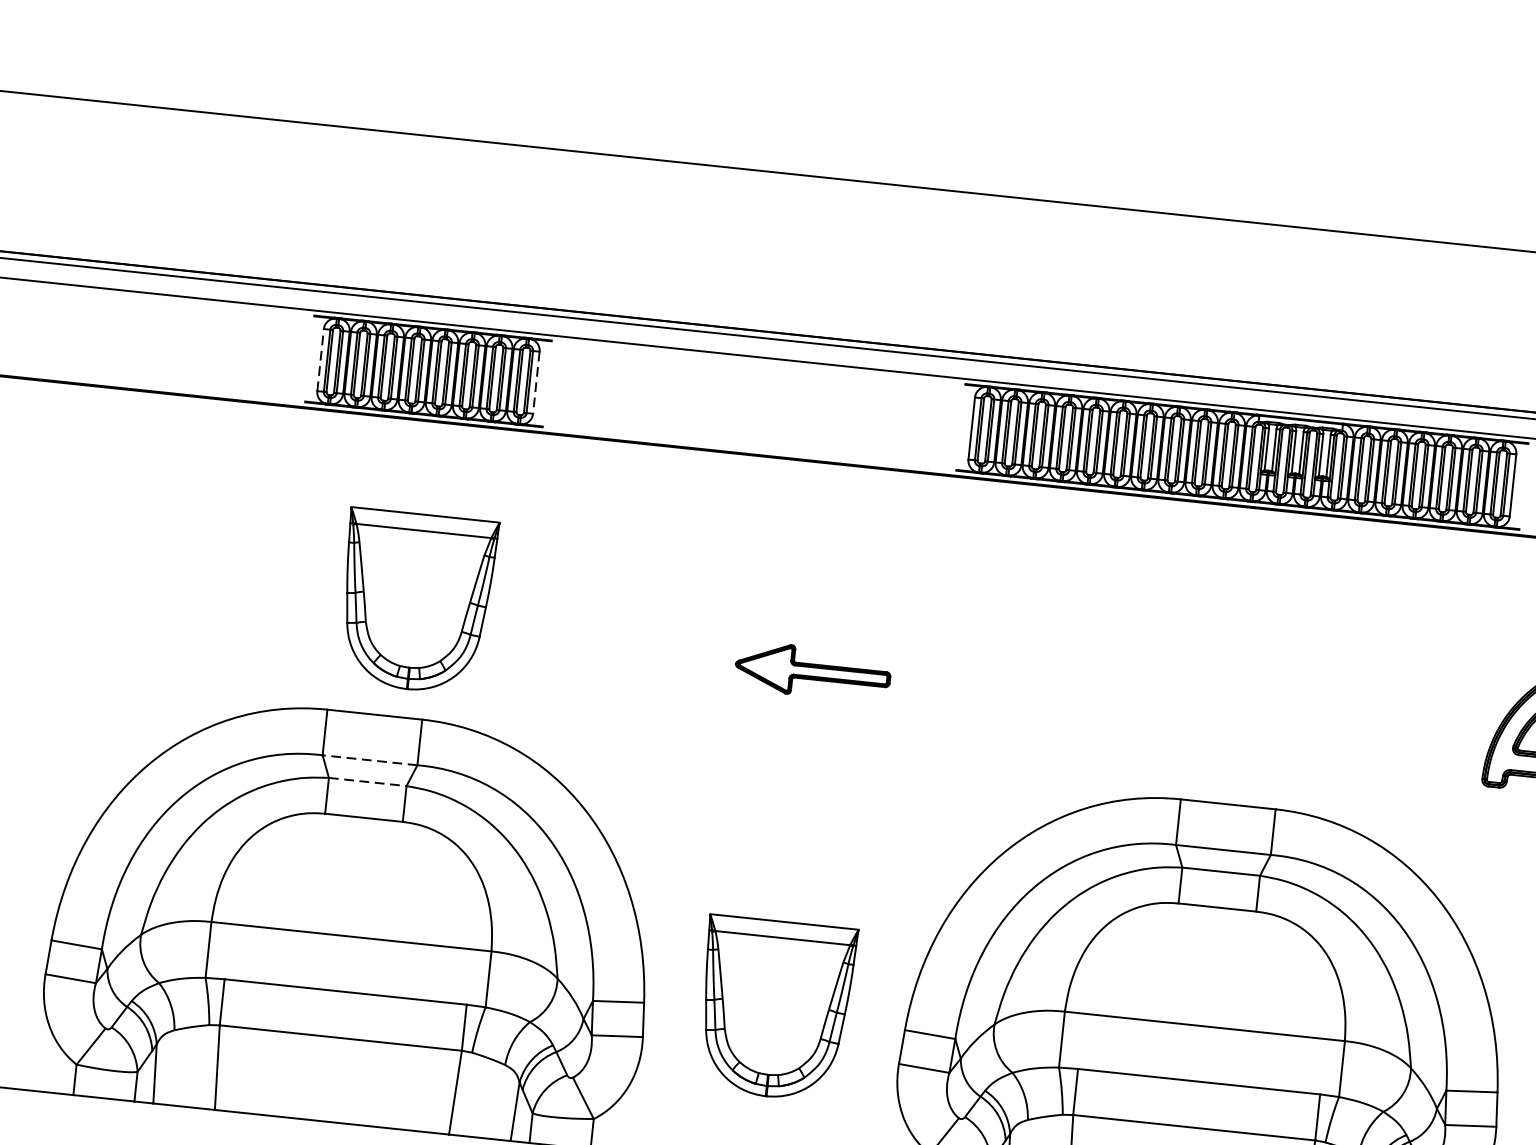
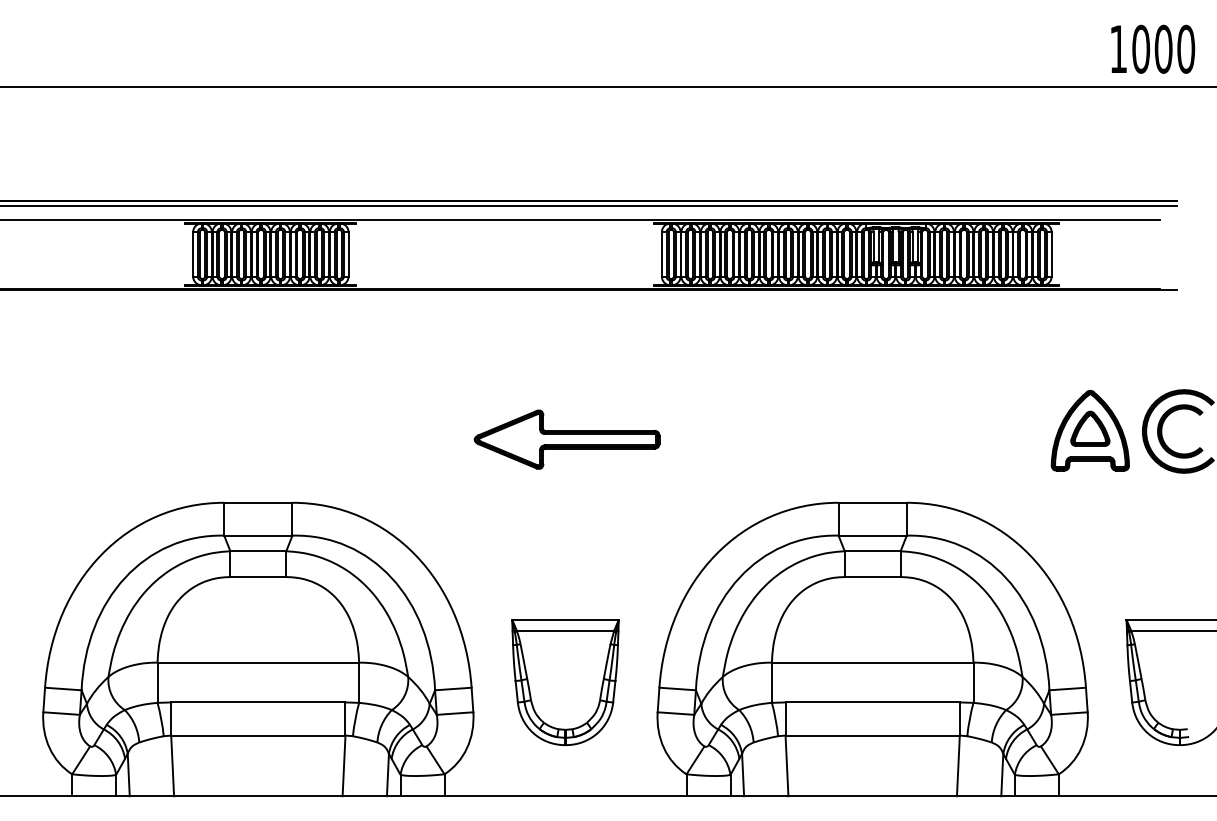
line: (321, 358) -> (193, 253), dashed -> solid
line: (536, 382) -> (348, 254), dashed -> solid
part: (416, 602) -> (279, 419), removed
part: (812, 671) -> (566, 439), size x1.67
line: (368, 759) -> (257, 535), dashed -> solid
line: (367, 782) -> (258, 551), dashed -> solid

